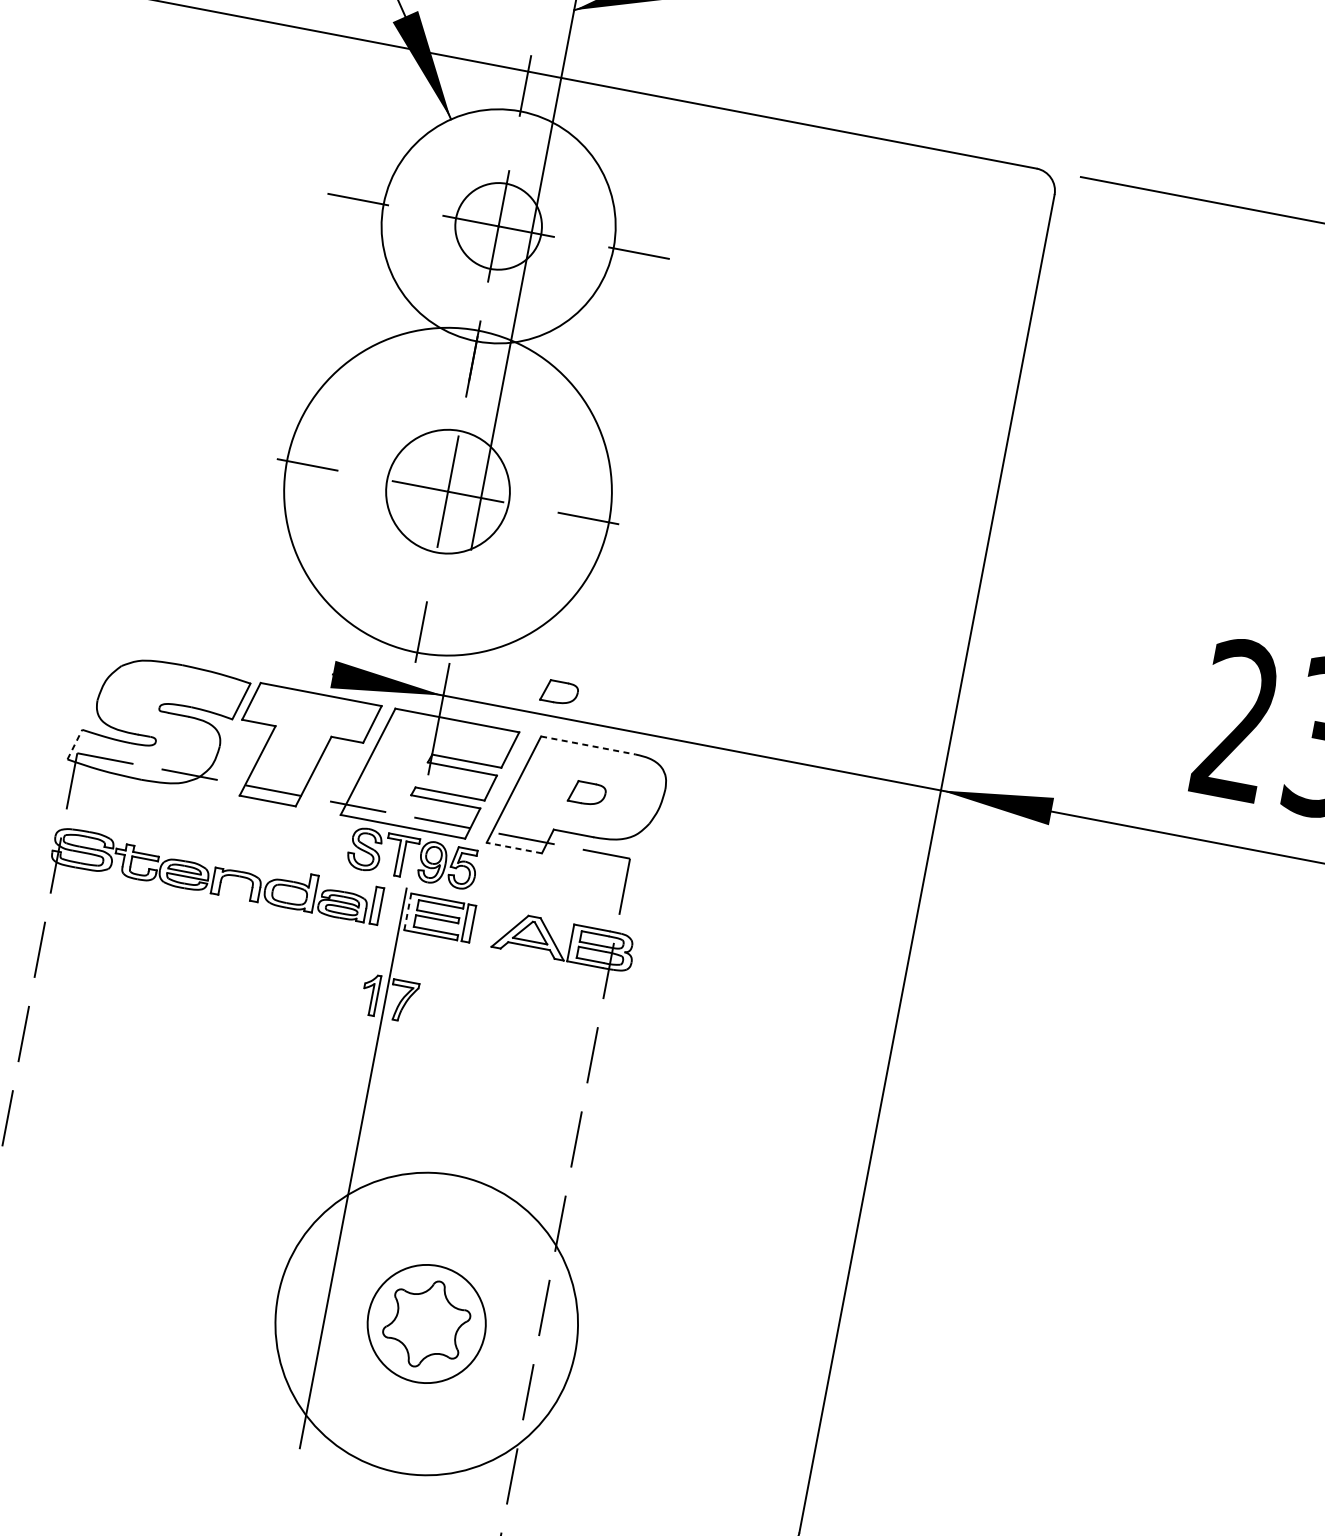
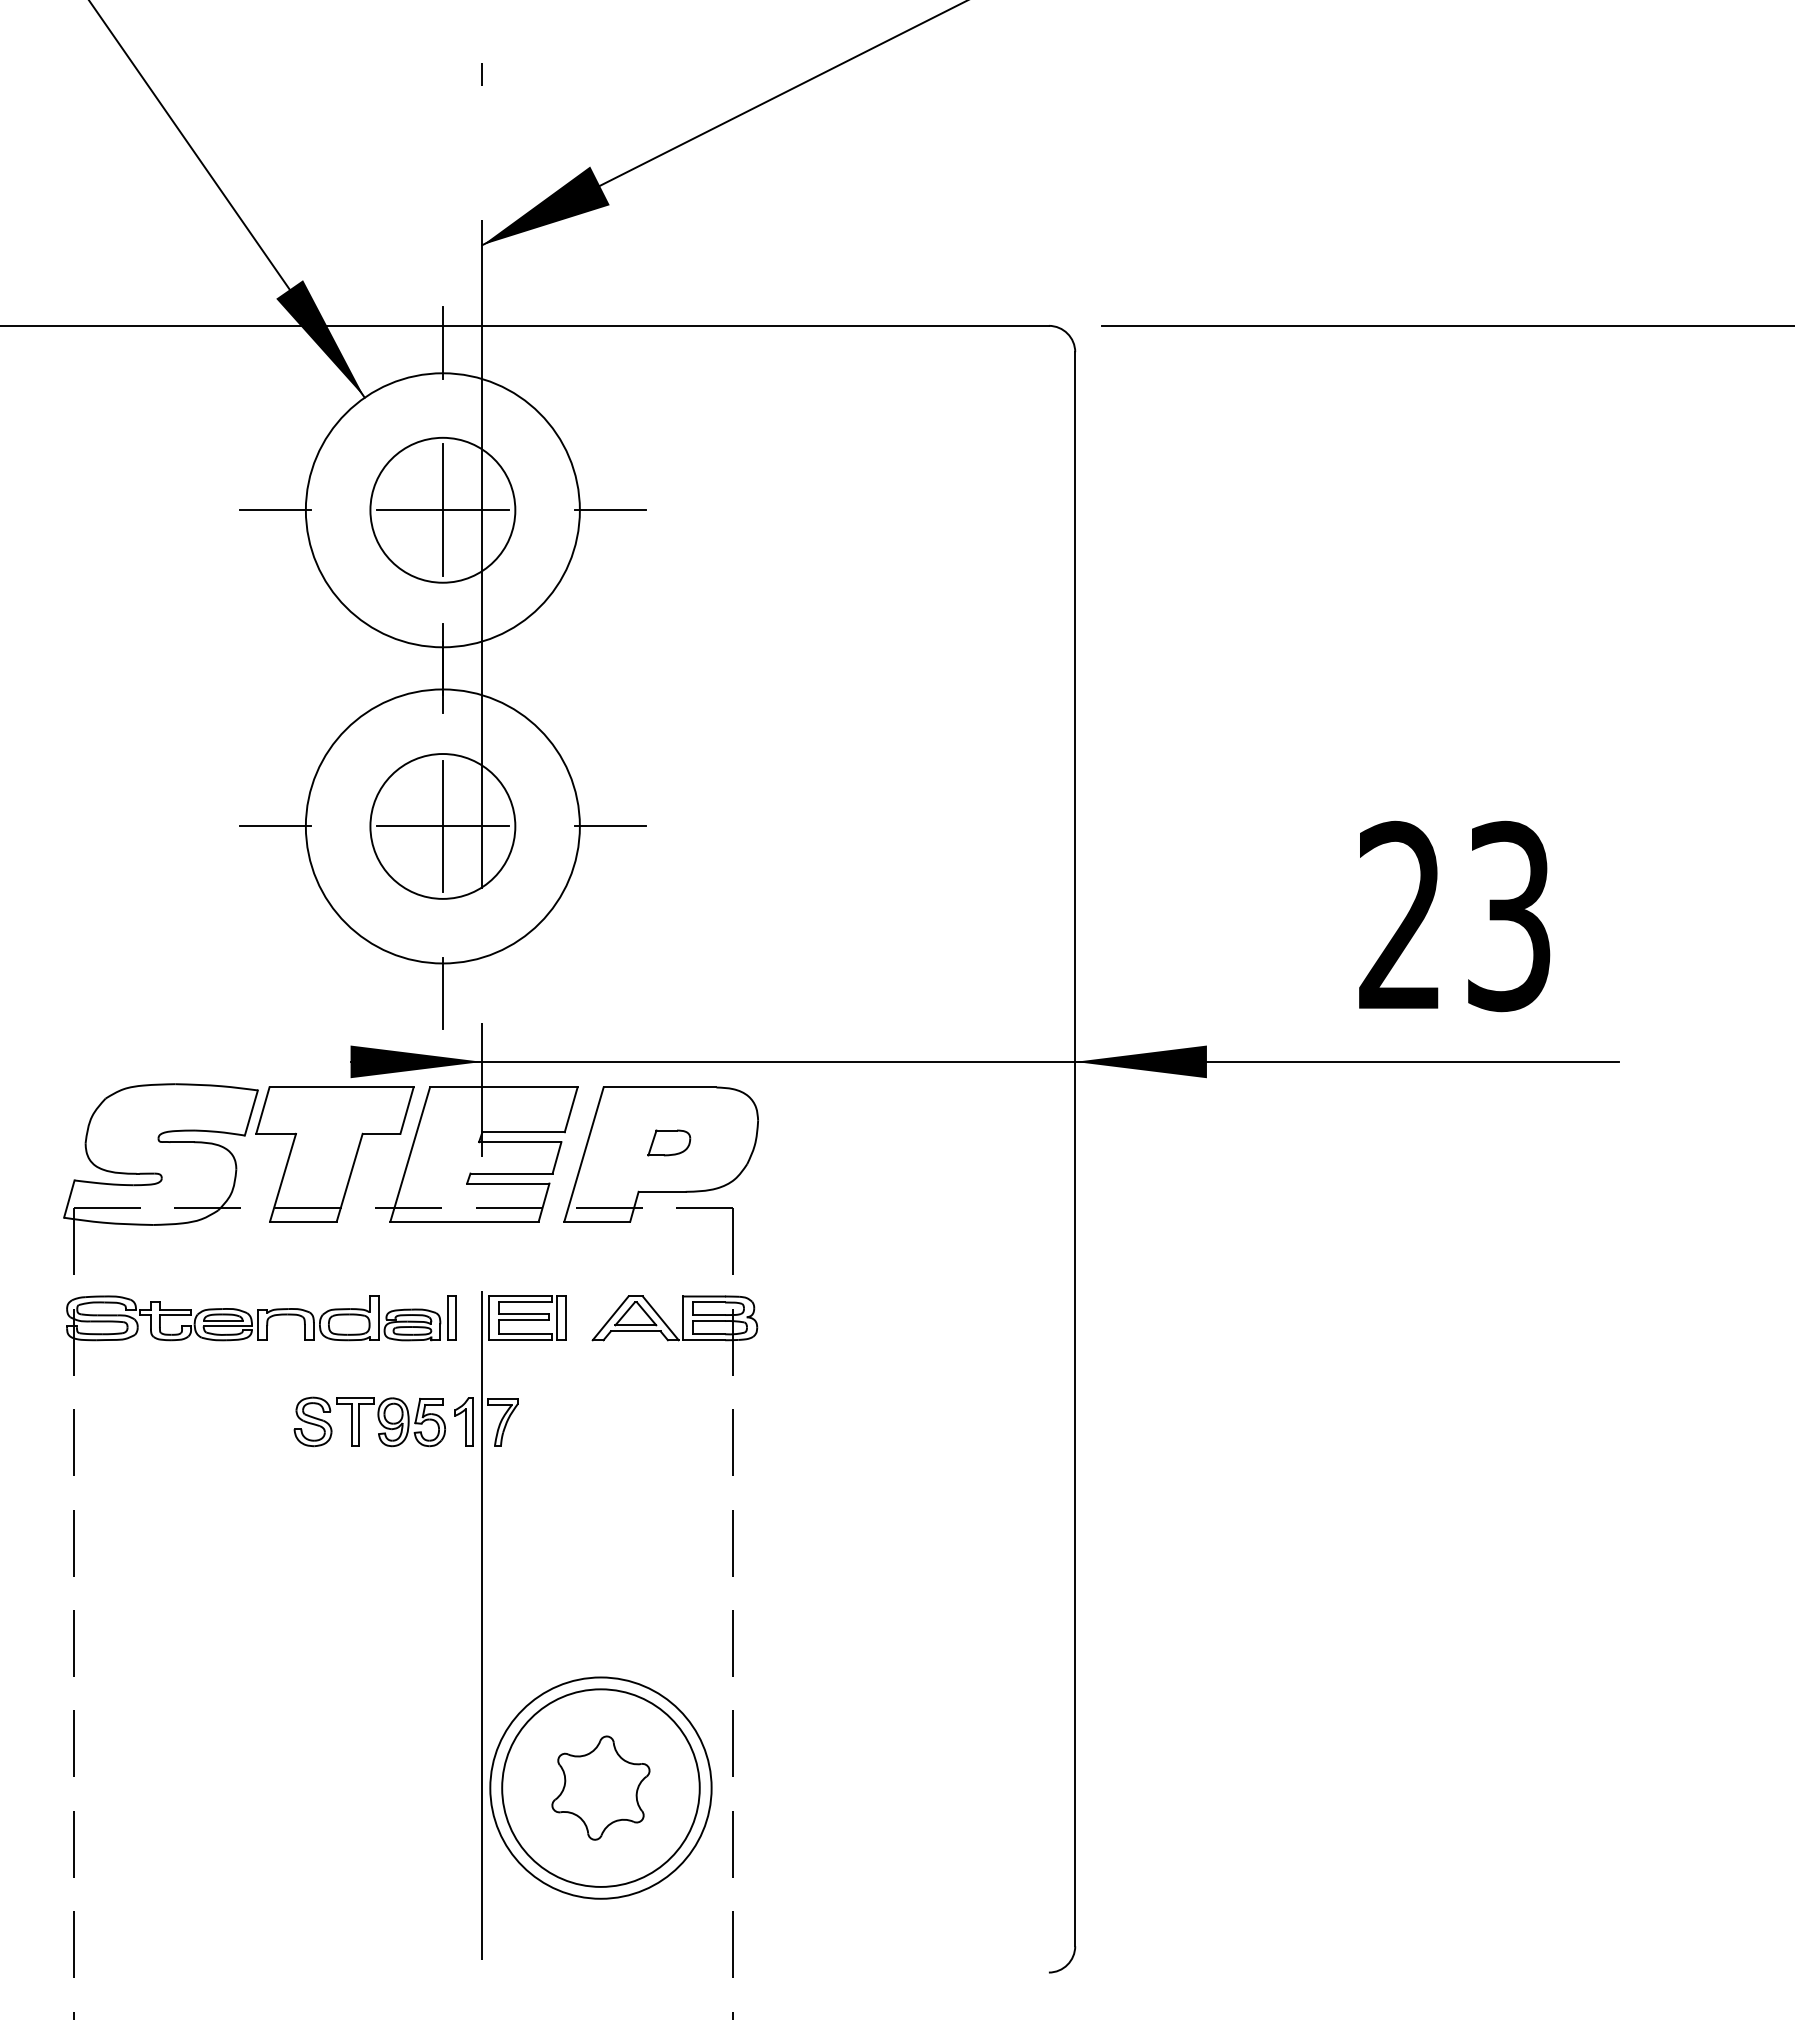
circle: (498, 225) -> (442, 509), size x1.43
circle: (447, 491) -> (442, 826), size x0.71
part: (559, 692) -> (615, 1032), removed
line: (75, 744) -> (69, 1198), dashed -> solid
line: (588, 745) -> (660, 1087), dashed -> solid
line: (514, 847) -> (597, 1221), dashed -> solid
part: (419, 856) -> (377, 1417), moved
line: (407, 911) -> (488, 1318), dashed -> solid
circle: (426, 1323) -> (600, 1787), size x0.62
circle: (426, 1323) -> (600, 1787), size x1.43

